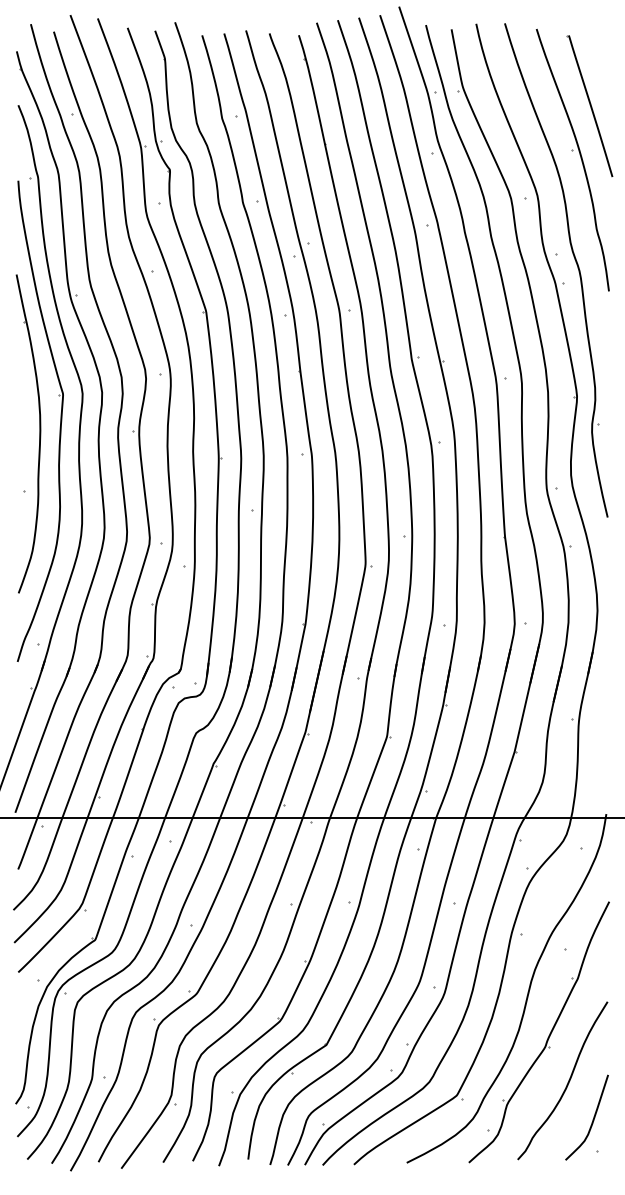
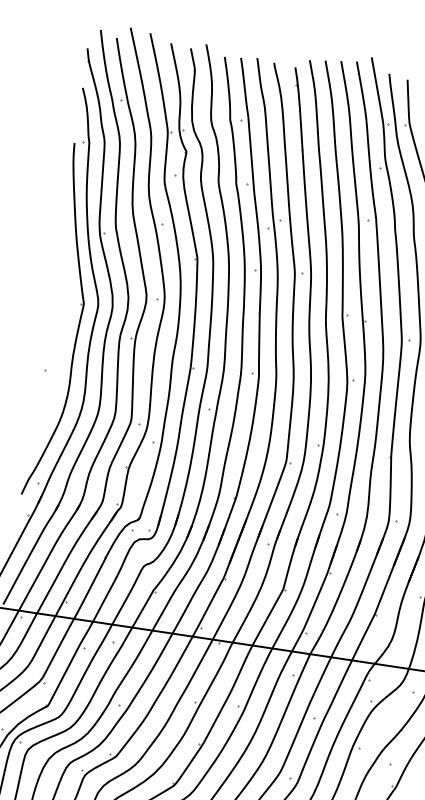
part: (39, 433) -> (62, 329), removed

